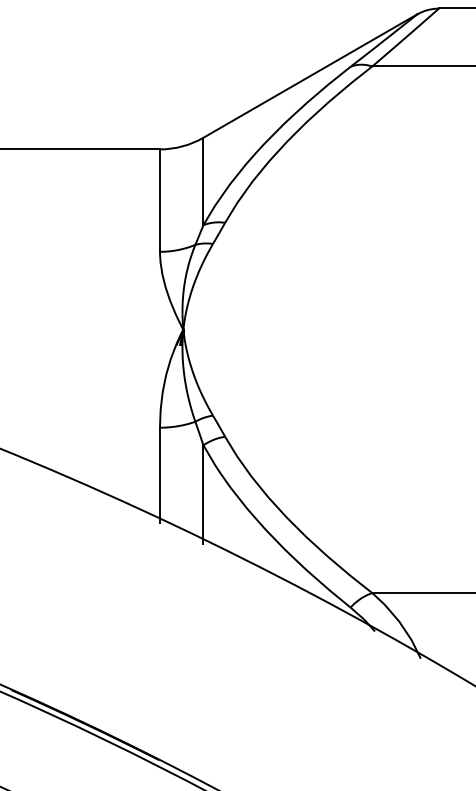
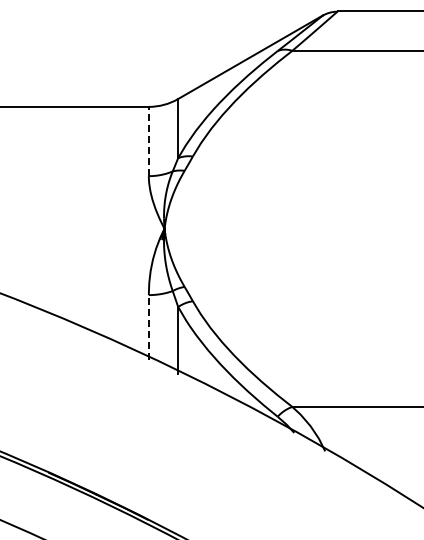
line: (159, 200) -> (148, 141), solid -> dashed
line: (159, 475) -> (148, 327), solid -> dashed

